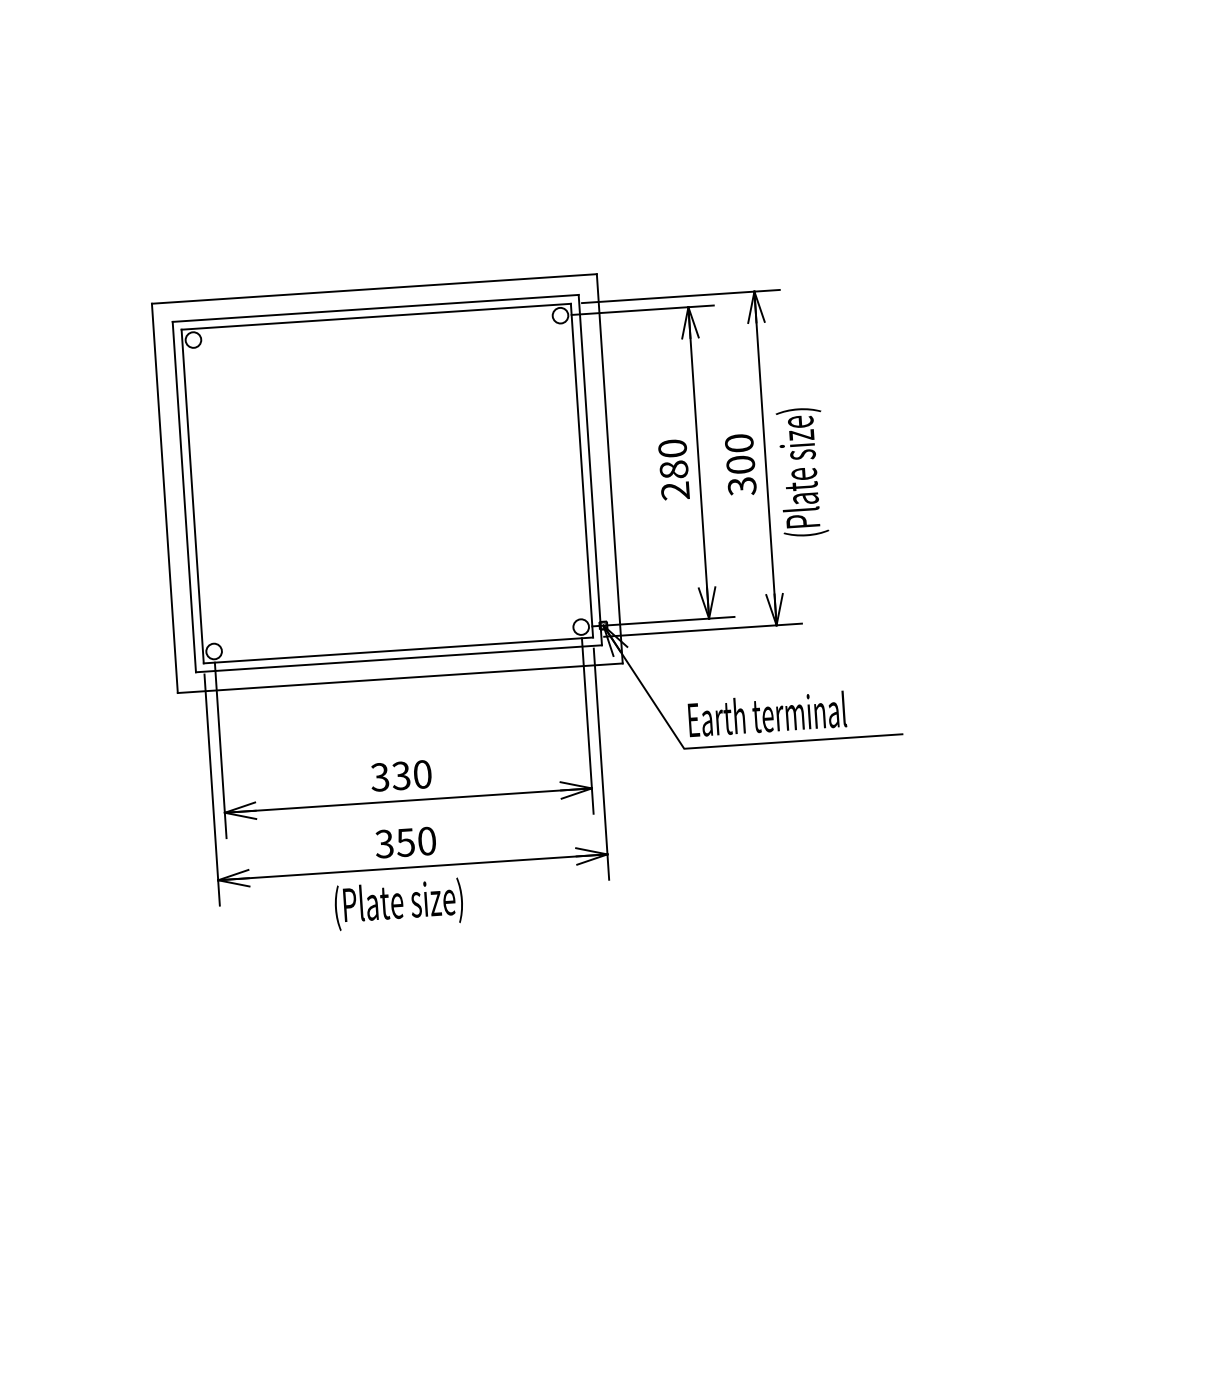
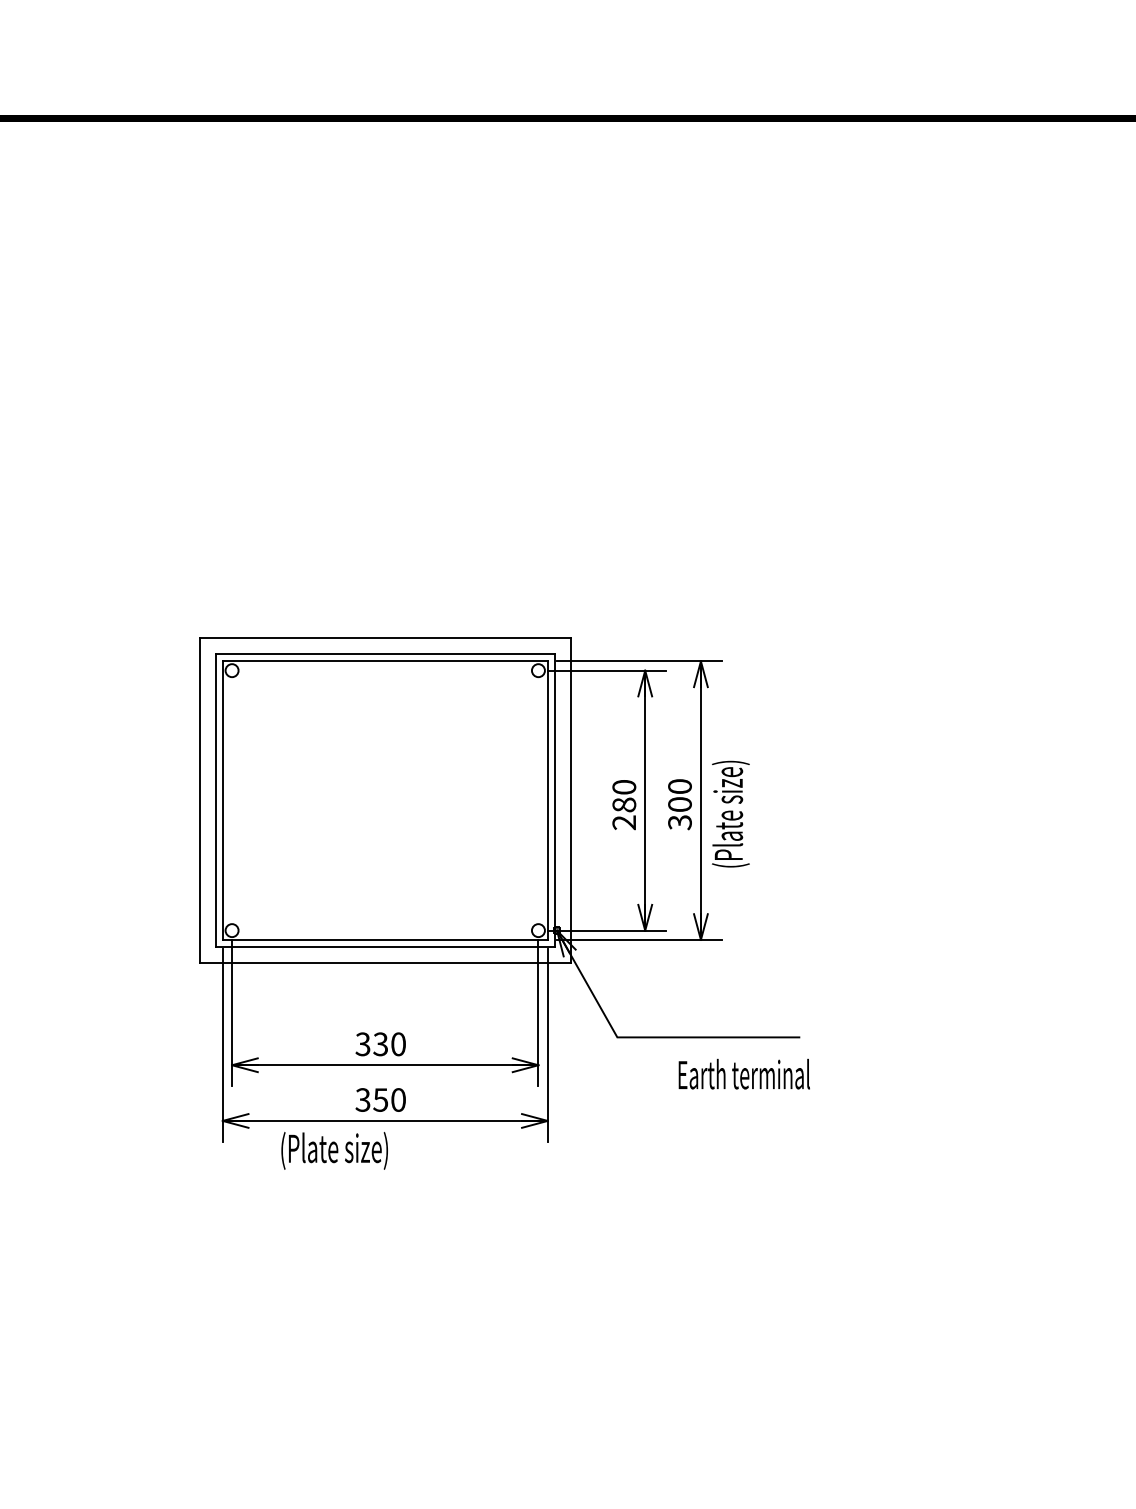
text: (766, 713) -> (743, 1073), moved
text: (398, 903) -> (334, 1150), moved

